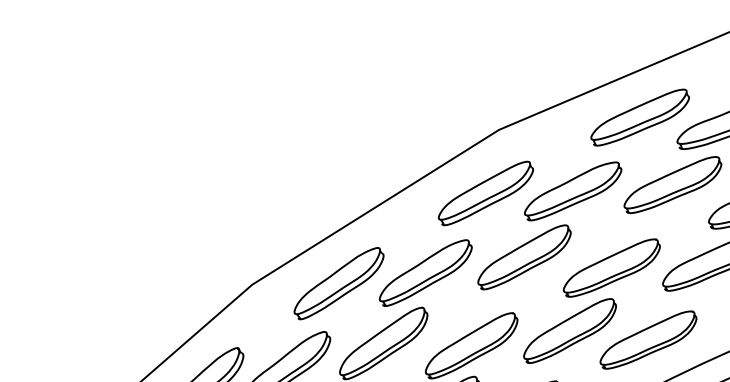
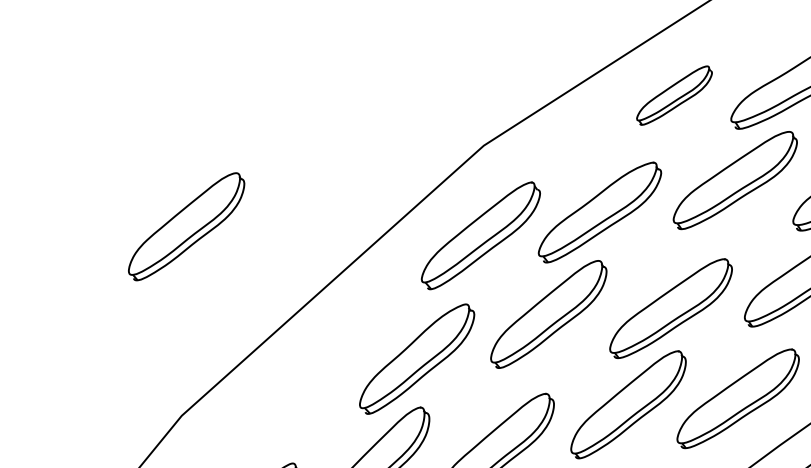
part: (639, 117) -> (673, 95), size x0.6
part: (278, 151) -> (186, 226), added
part: (338, 283) -> (299, 393), removed

